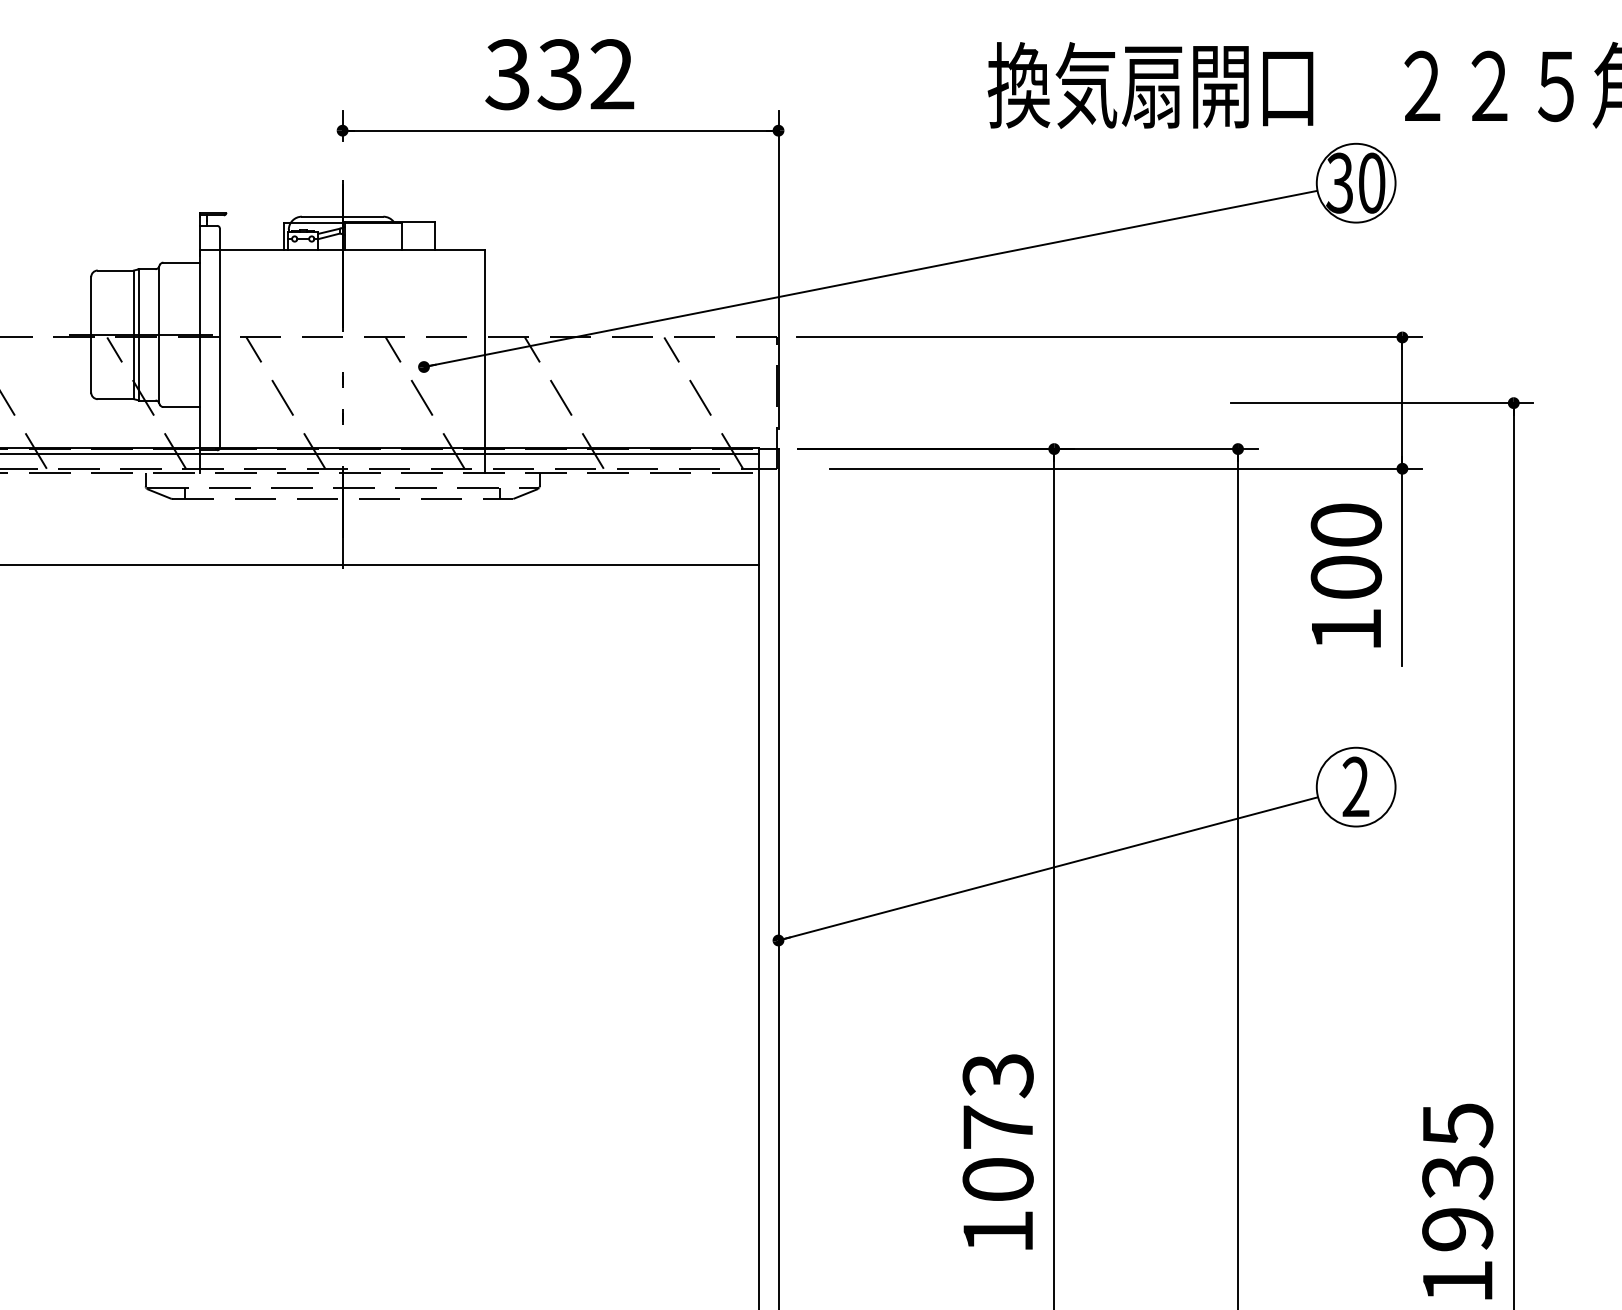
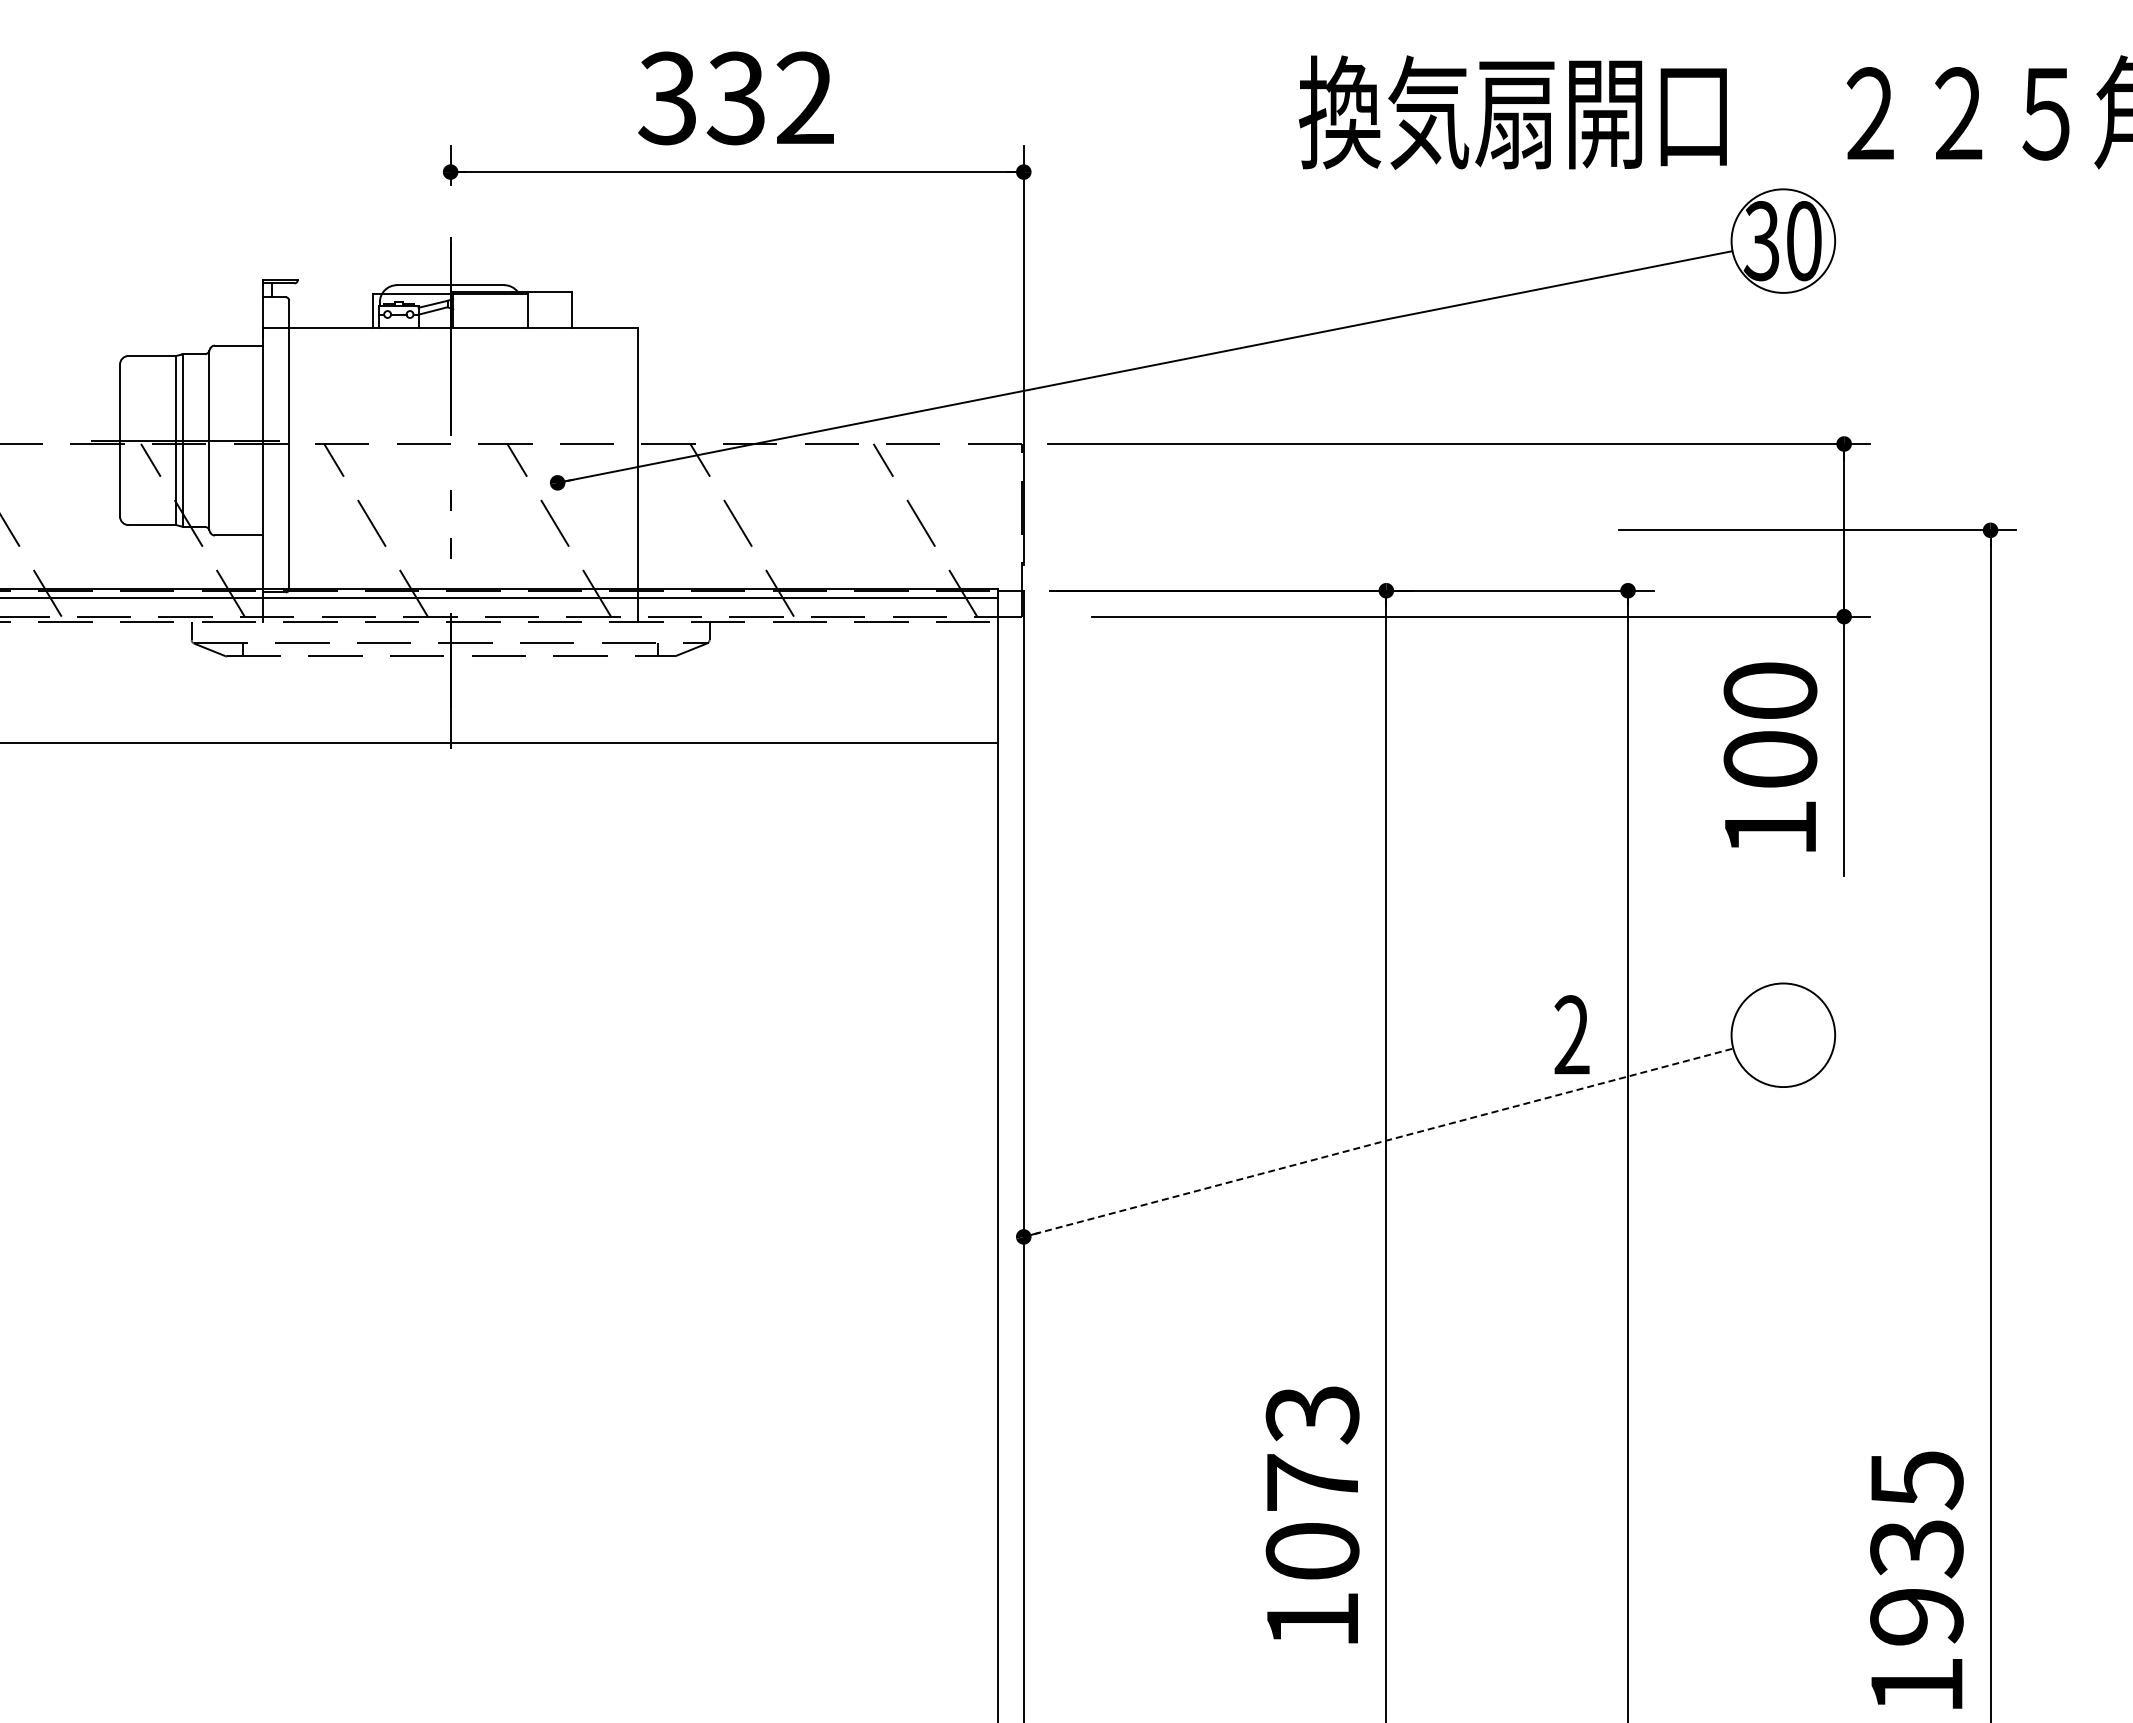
text: (1355, 786) -> (1571, 1034), moved
line: (1049, 868) -> (1379, 1142), solid -> dashed

